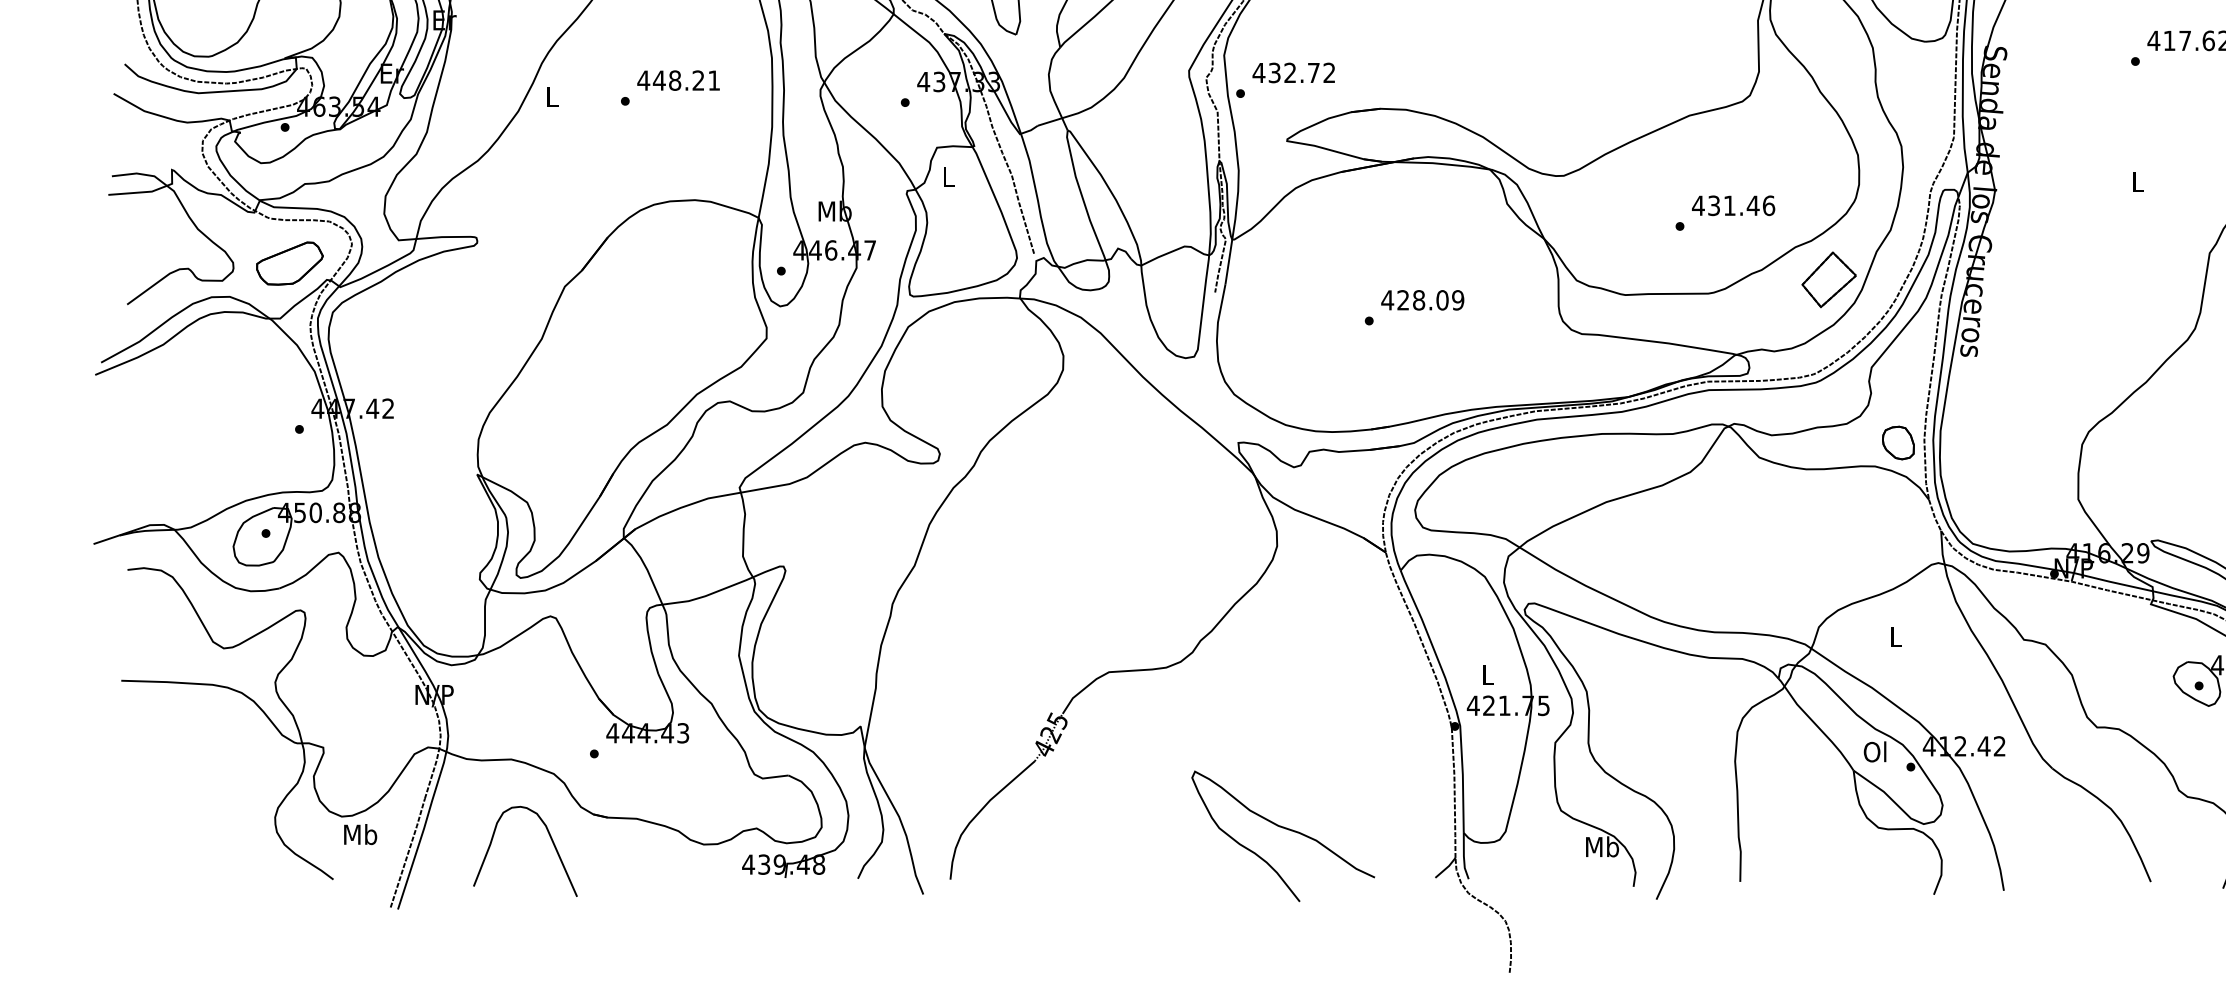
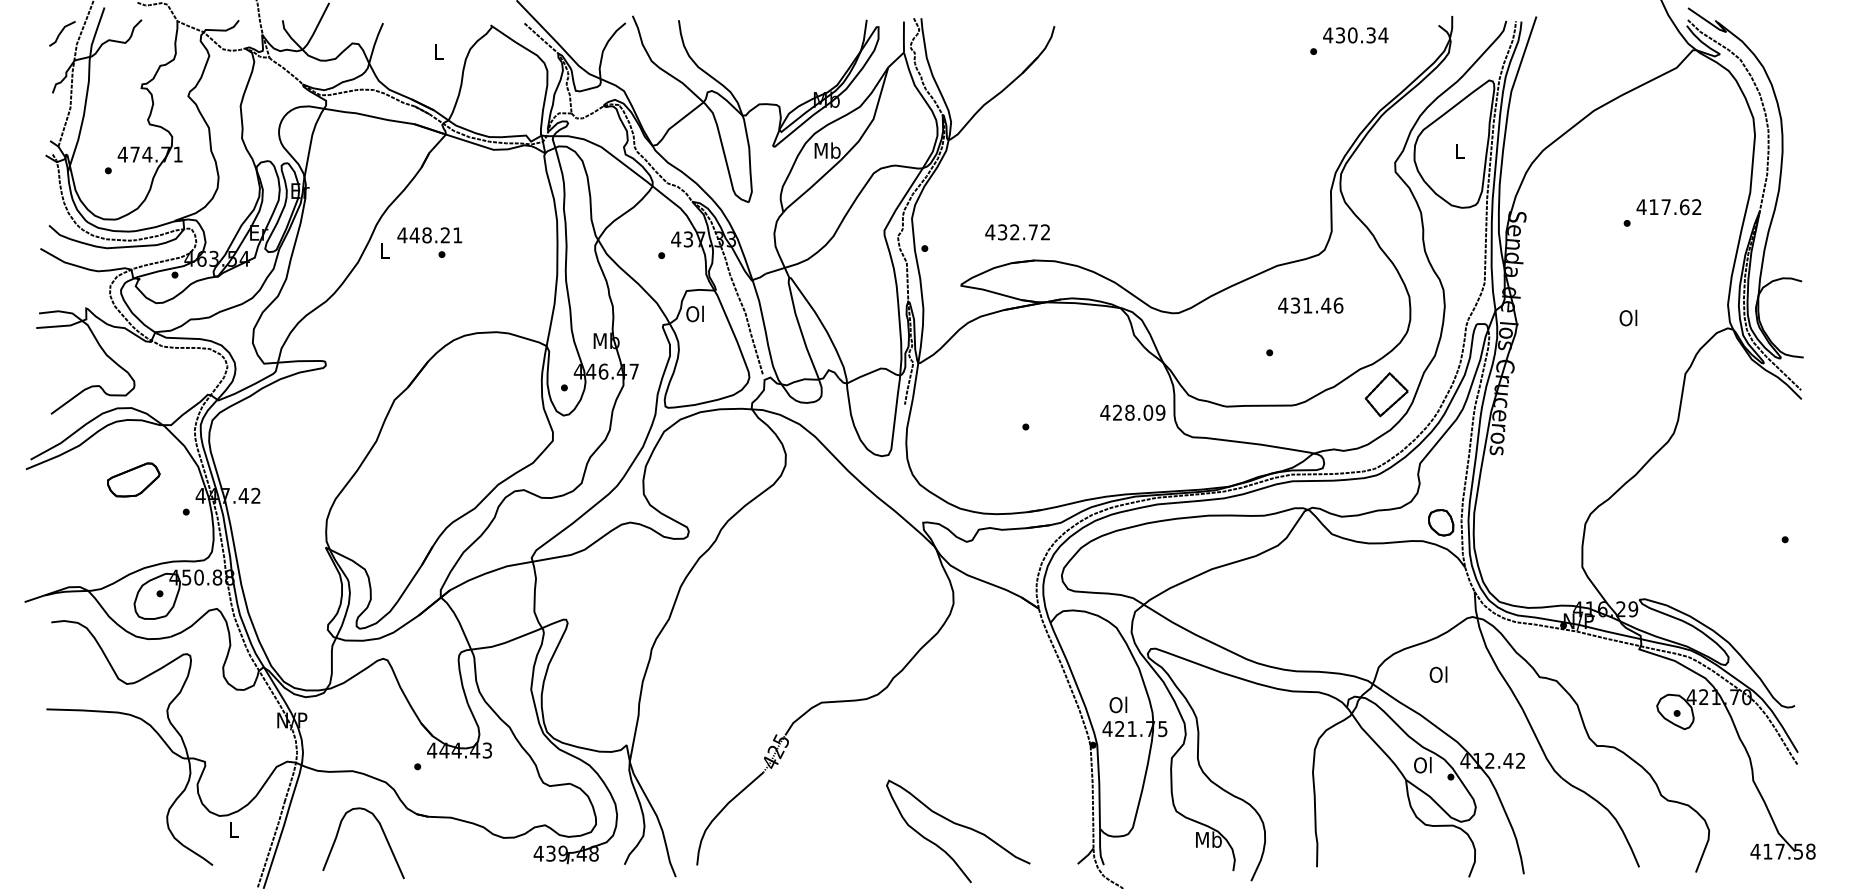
text: (1293, 73) -> (1017, 232), moved
text: (678, 80) -> (429, 235), moved
text: (947, 176) -> (694, 313), L -> Ol
text: (2137, 181) -> (1628, 317), L -> Ol
text: (1733, 205) -> (1310, 305), moved
part: (289, 262) -> (133, 479), moved
text: (1422, 299) -> (1132, 412), moved
text: (1895, 636) -> (1438, 674), L -> Ol
text: (1487, 674) -> (1118, 704), L -> Ol
text: (360, 833) -> (234, 829), Mb -> L

